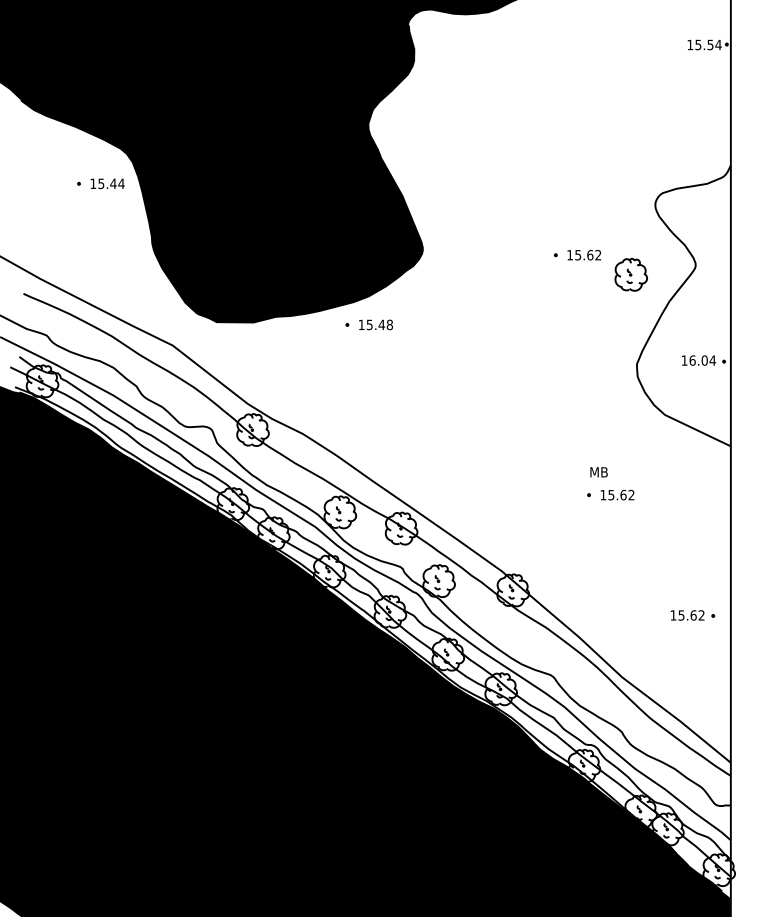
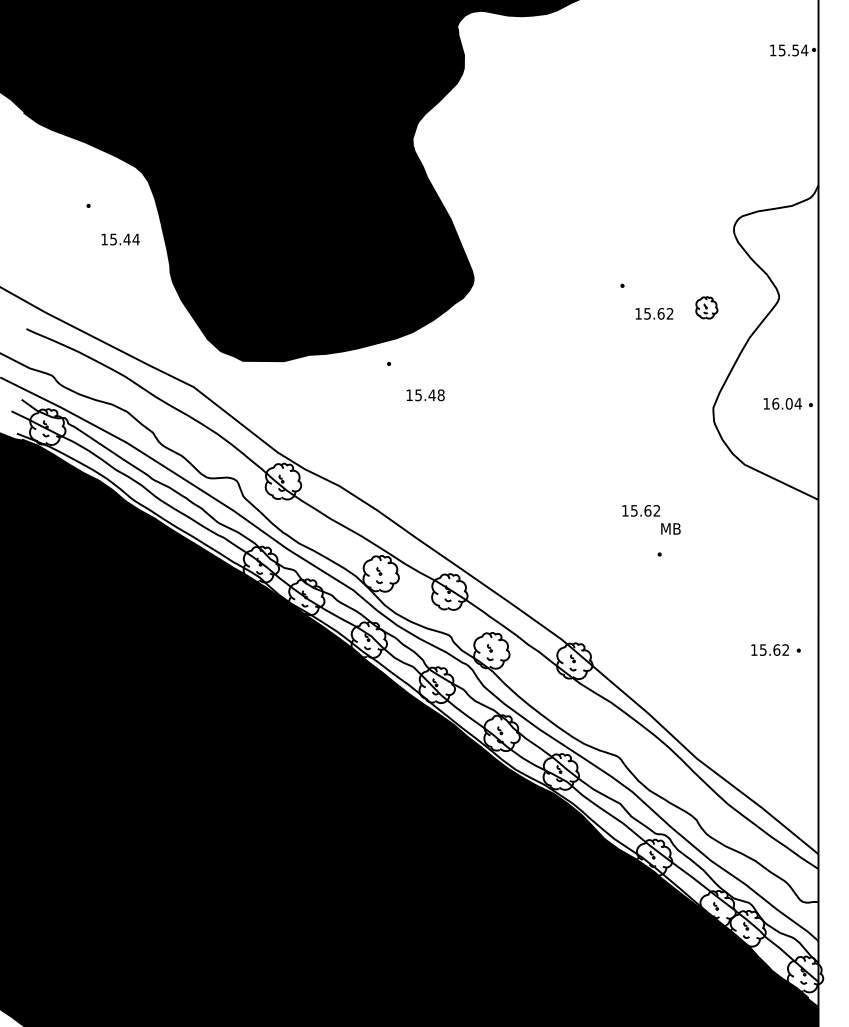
text: (107, 183) -> (120, 239), moved
text: (584, 255) -> (654, 314), moved
part: (630, 274) -> (706, 307), size x0.6
text: (375, 324) -> (425, 394), moved
text: (617, 494) -> (641, 510), moved
part: (692, 615) -> (775, 650), moved

